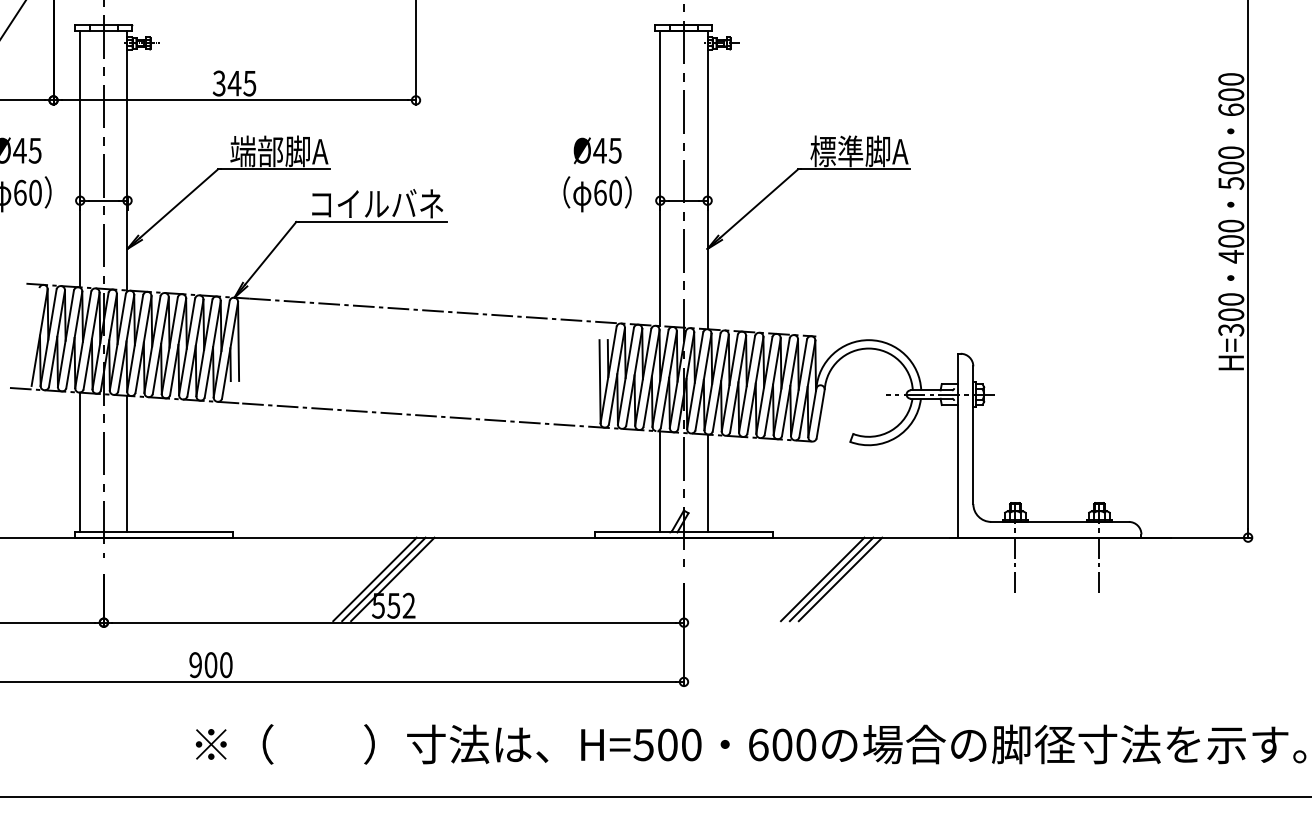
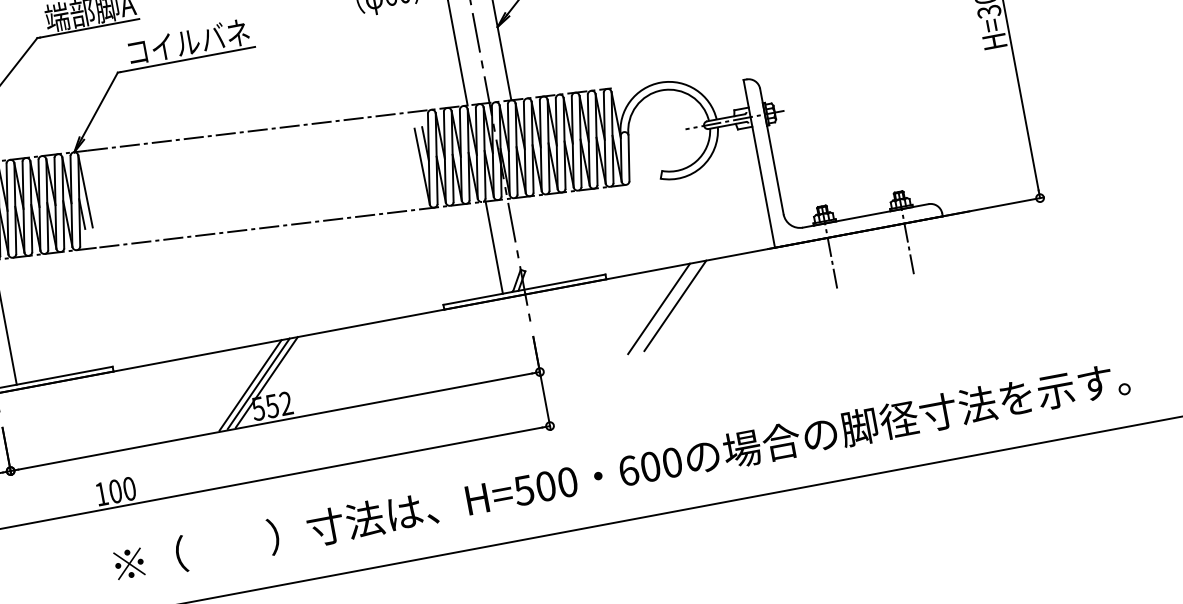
line: (707, 483) -> (537, 241), removed
line: (831, 579) -> (667, 307), removed
text: (195, 665) -> (101, 494), 900 -> 100

